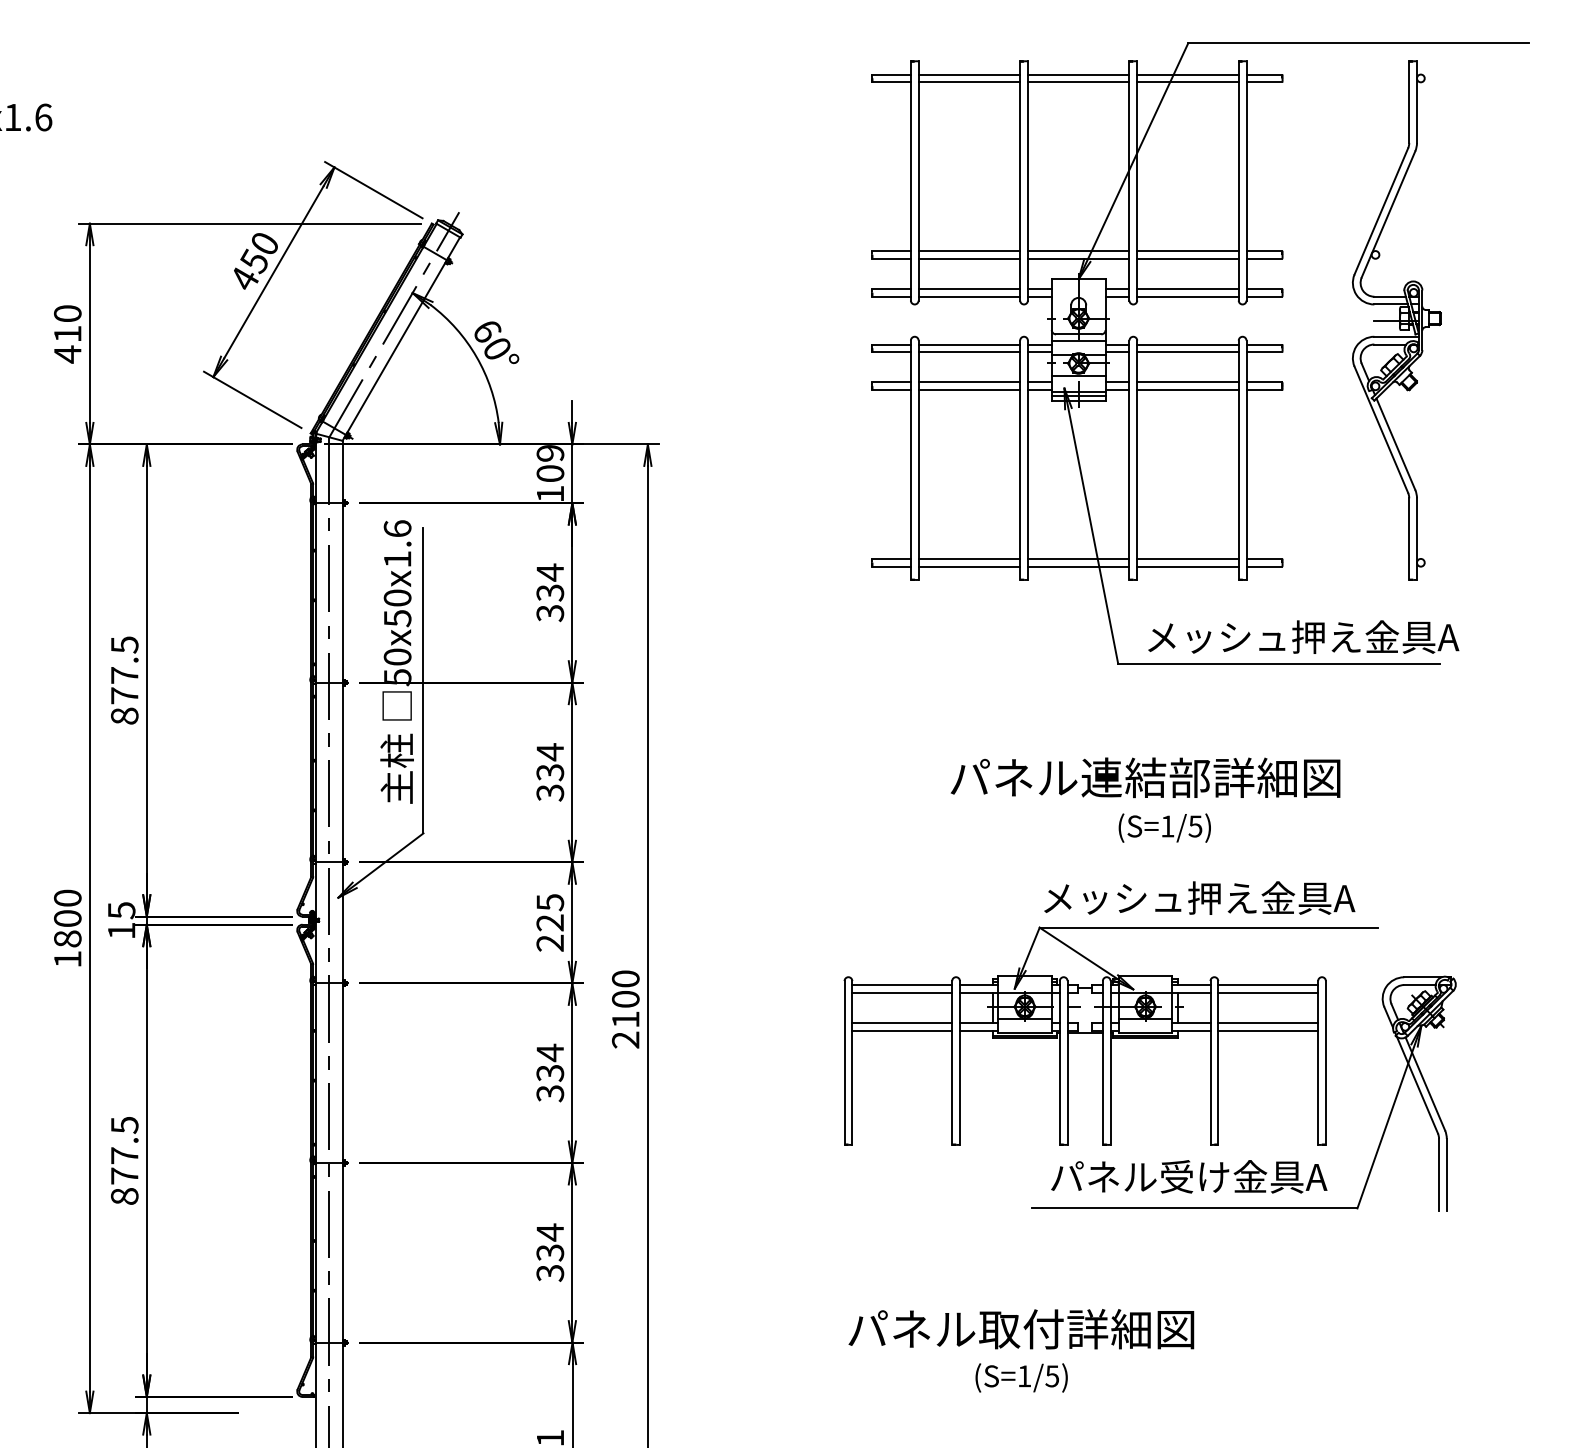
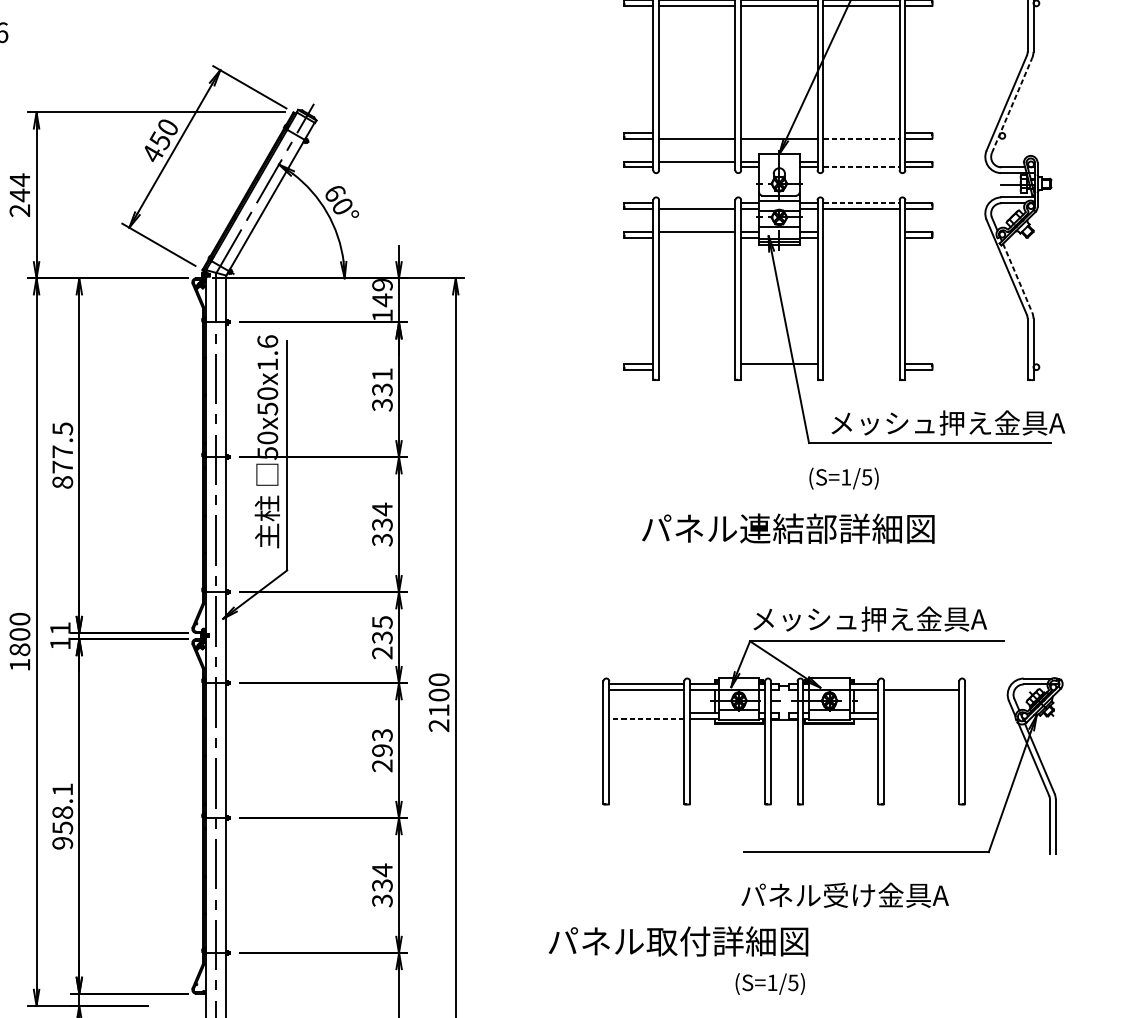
line: (1388, 214) -> (1012, 105), solid -> dashed
line: (969, 251) -> (697, 133), removed
line: (1078, 251) -> (779, 133), removed
line: (1187, 251) -> (861, 133), removed
line: (1187, 258) -> (861, 138), solid -> dashed
line: (1187, 288) -> (861, 161), removed
line: (969, 296) -> (697, 167), removed
line: (1187, 296) -> (861, 167), solid -> dashed
text: (67, 333) -> (19, 194), 410 -> 244
line: (969, 344) -> (697, 203), removed
line: (1187, 344) -> (861, 203), solid -> dashed
line: (1187, 382) -> (861, 231), removed
line: (969, 390) -> (697, 237), removed
line: (1187, 390) -> (861, 237), removed
line: (1395, 444) -> (1017, 278), solid -> dashed
text: (550, 473) -> (382, 300), 109 -> 149
line: (969, 558) -> (697, 363), removed
line: (1187, 558) -> (861, 363), removed
line: (969, 566) -> (697, 369), removed
line: (1078, 566) -> (779, 369), removed
line: (1187, 566) -> (861, 369), removed
text: (549, 572) -> (381, 374), 334 -> 331
text: (1145, 777) -> (788, 528), moved
text: (1164, 827) -> (843, 478), moved
text: (121, 910) -> (60, 628), 15 -> 11
text: (550, 922) -> (382, 637), 225 -> 235
line: (1268, 984) -> (921, 683), removed
line: (902, 1022) -> (647, 712), removed
line: (1268, 1022) -> (921, 712), removed
line: (902, 1030) -> (647, 718), solid -> dashed
line: (1268, 1030) -> (921, 718), removed
text: (550, 1072) -> (382, 750), 334 -> 293
text: (124, 1160) -> (62, 816), 877.5 -> 958.1
text: (1189, 1176) -> (845, 895), moved
text: (1021, 1329) -> (678, 941), moved
text: (1021, 1377) -> (770, 983), moved

